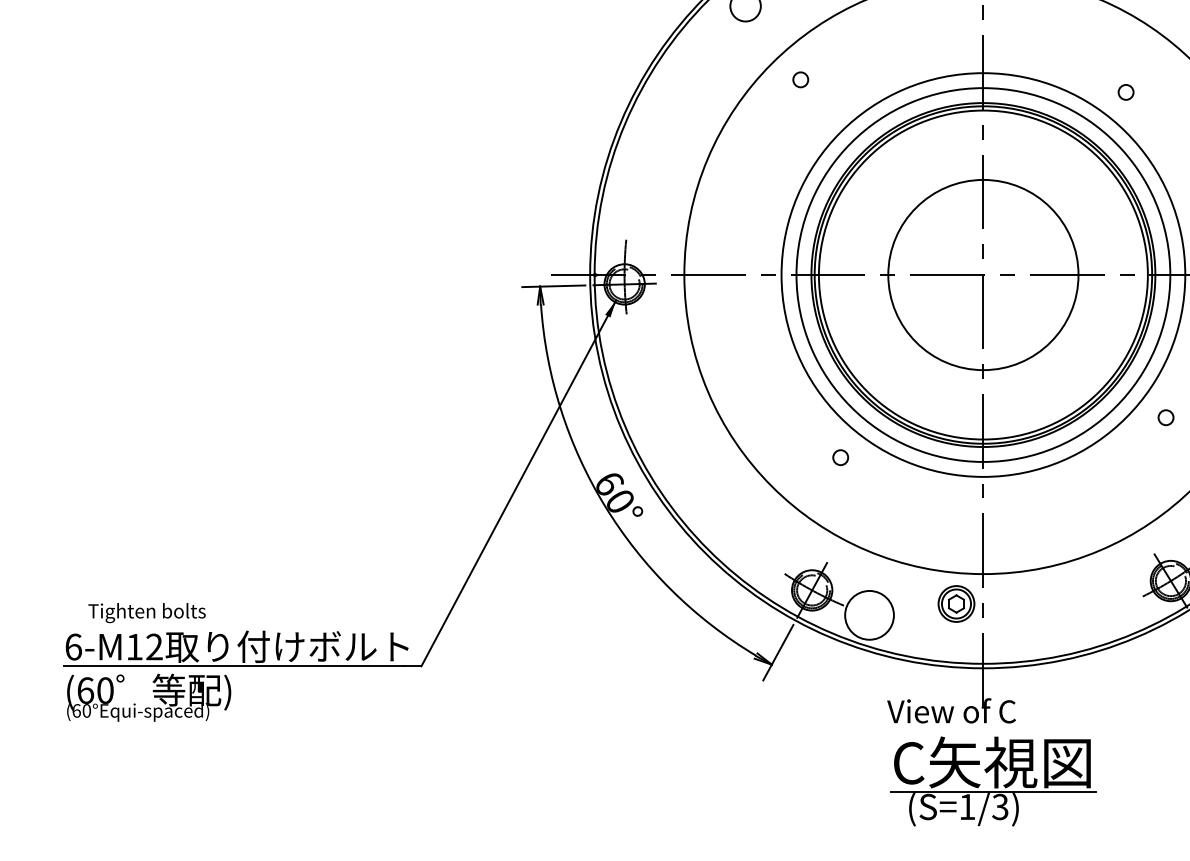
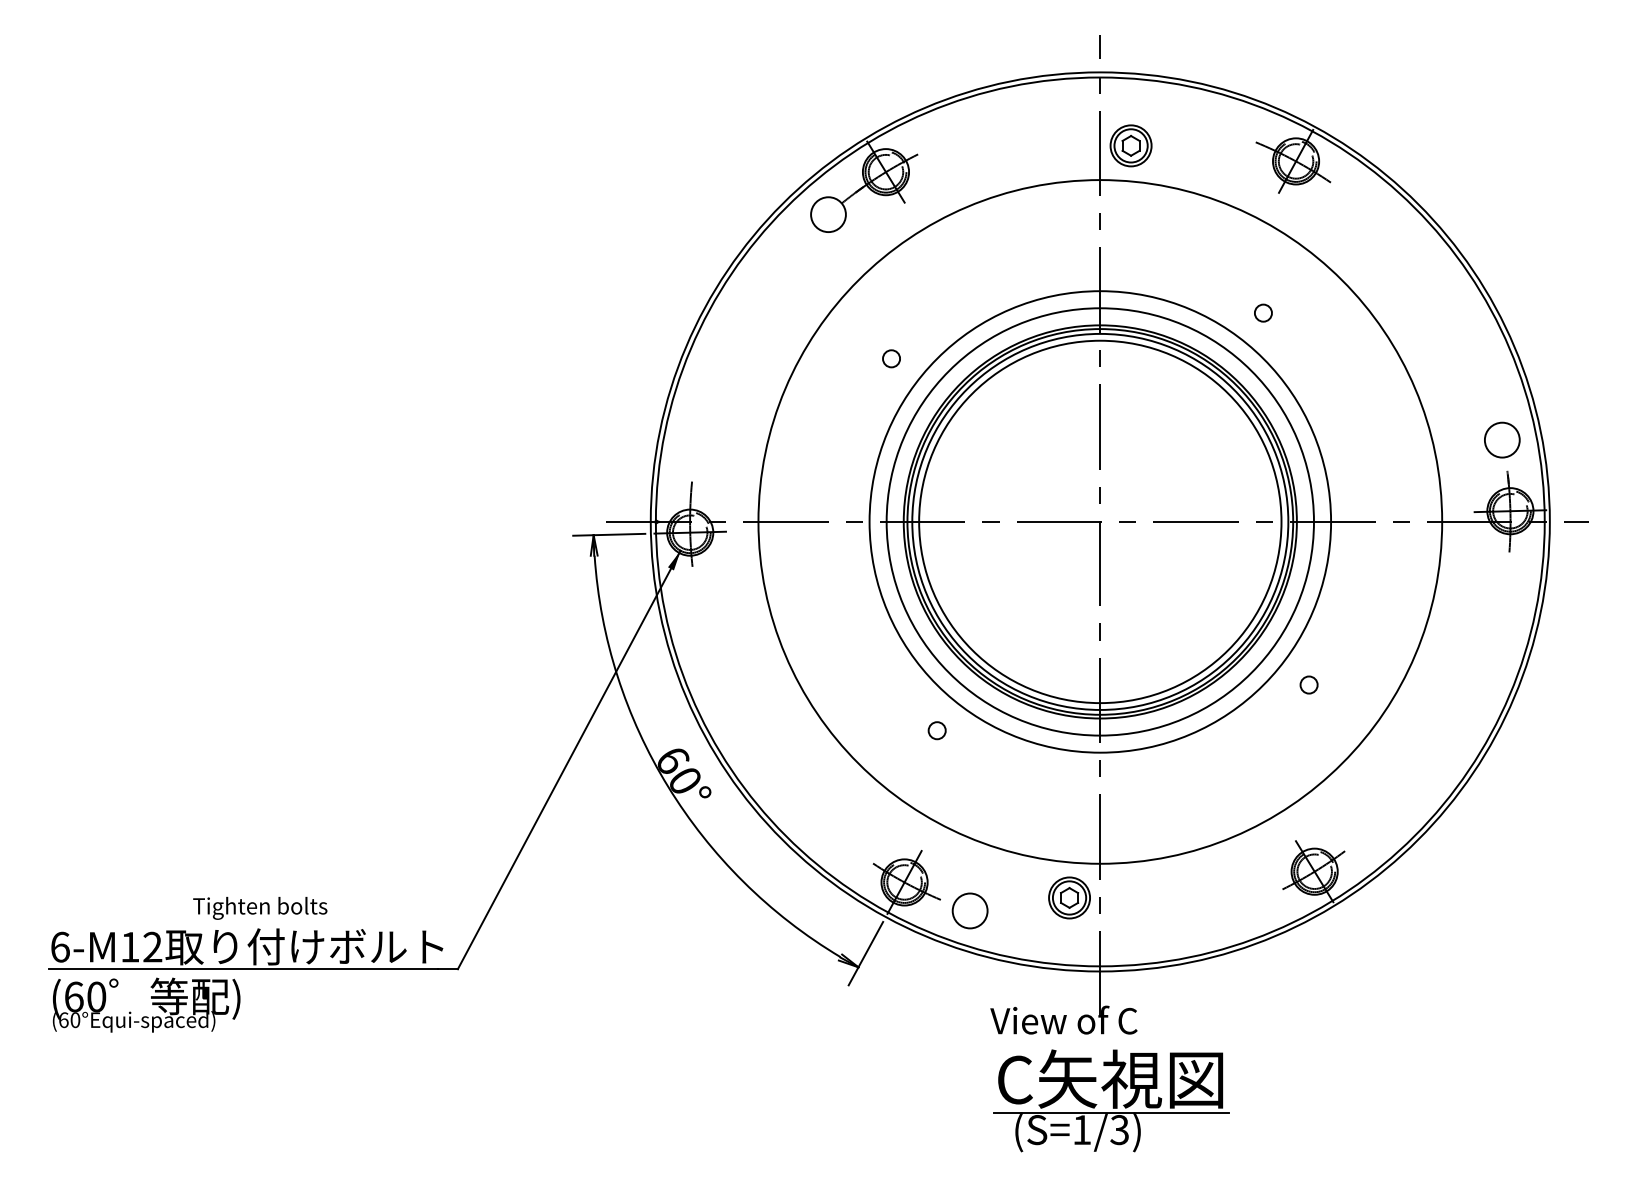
circle: (800, 79) -> (891, 358), moved
circle: (983, 274) -> (1100, 521), size x1.67
text: (147, 613) -> (260, 908), moved
circle: (868, 614) -> (969, 910), size x0.62

